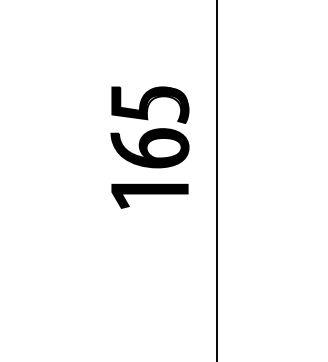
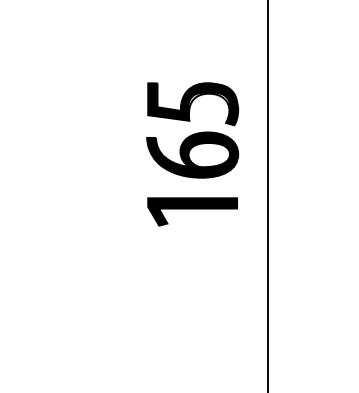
part: (149, 147) -> (192, 154), moved

